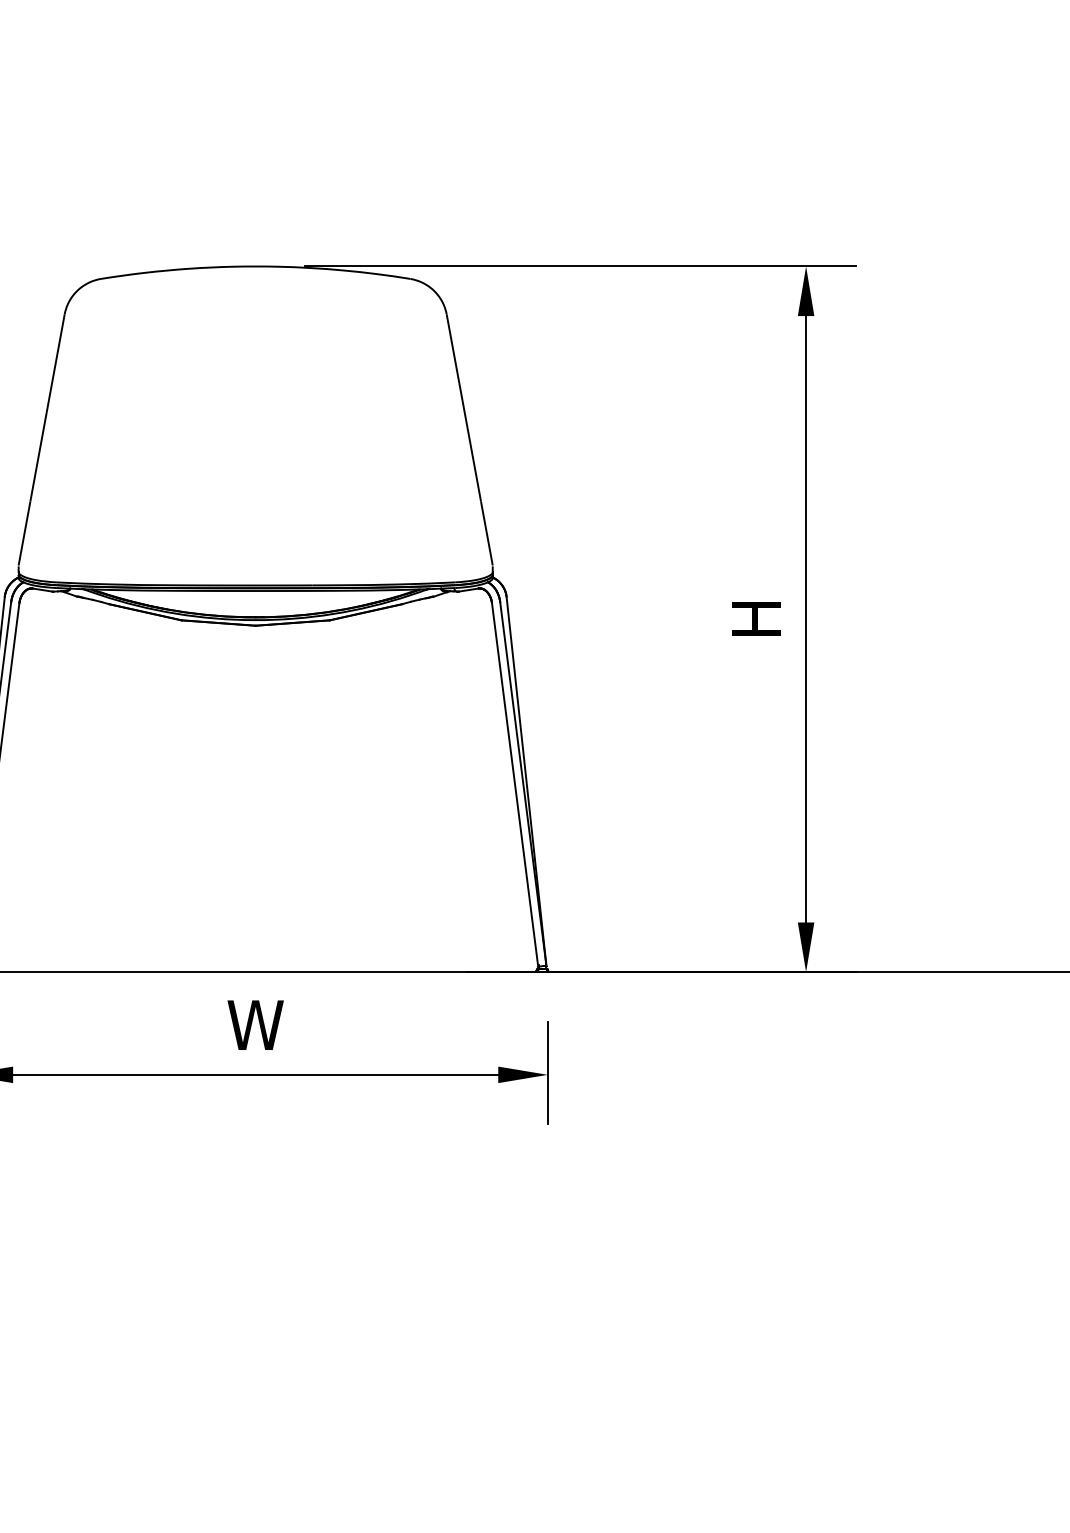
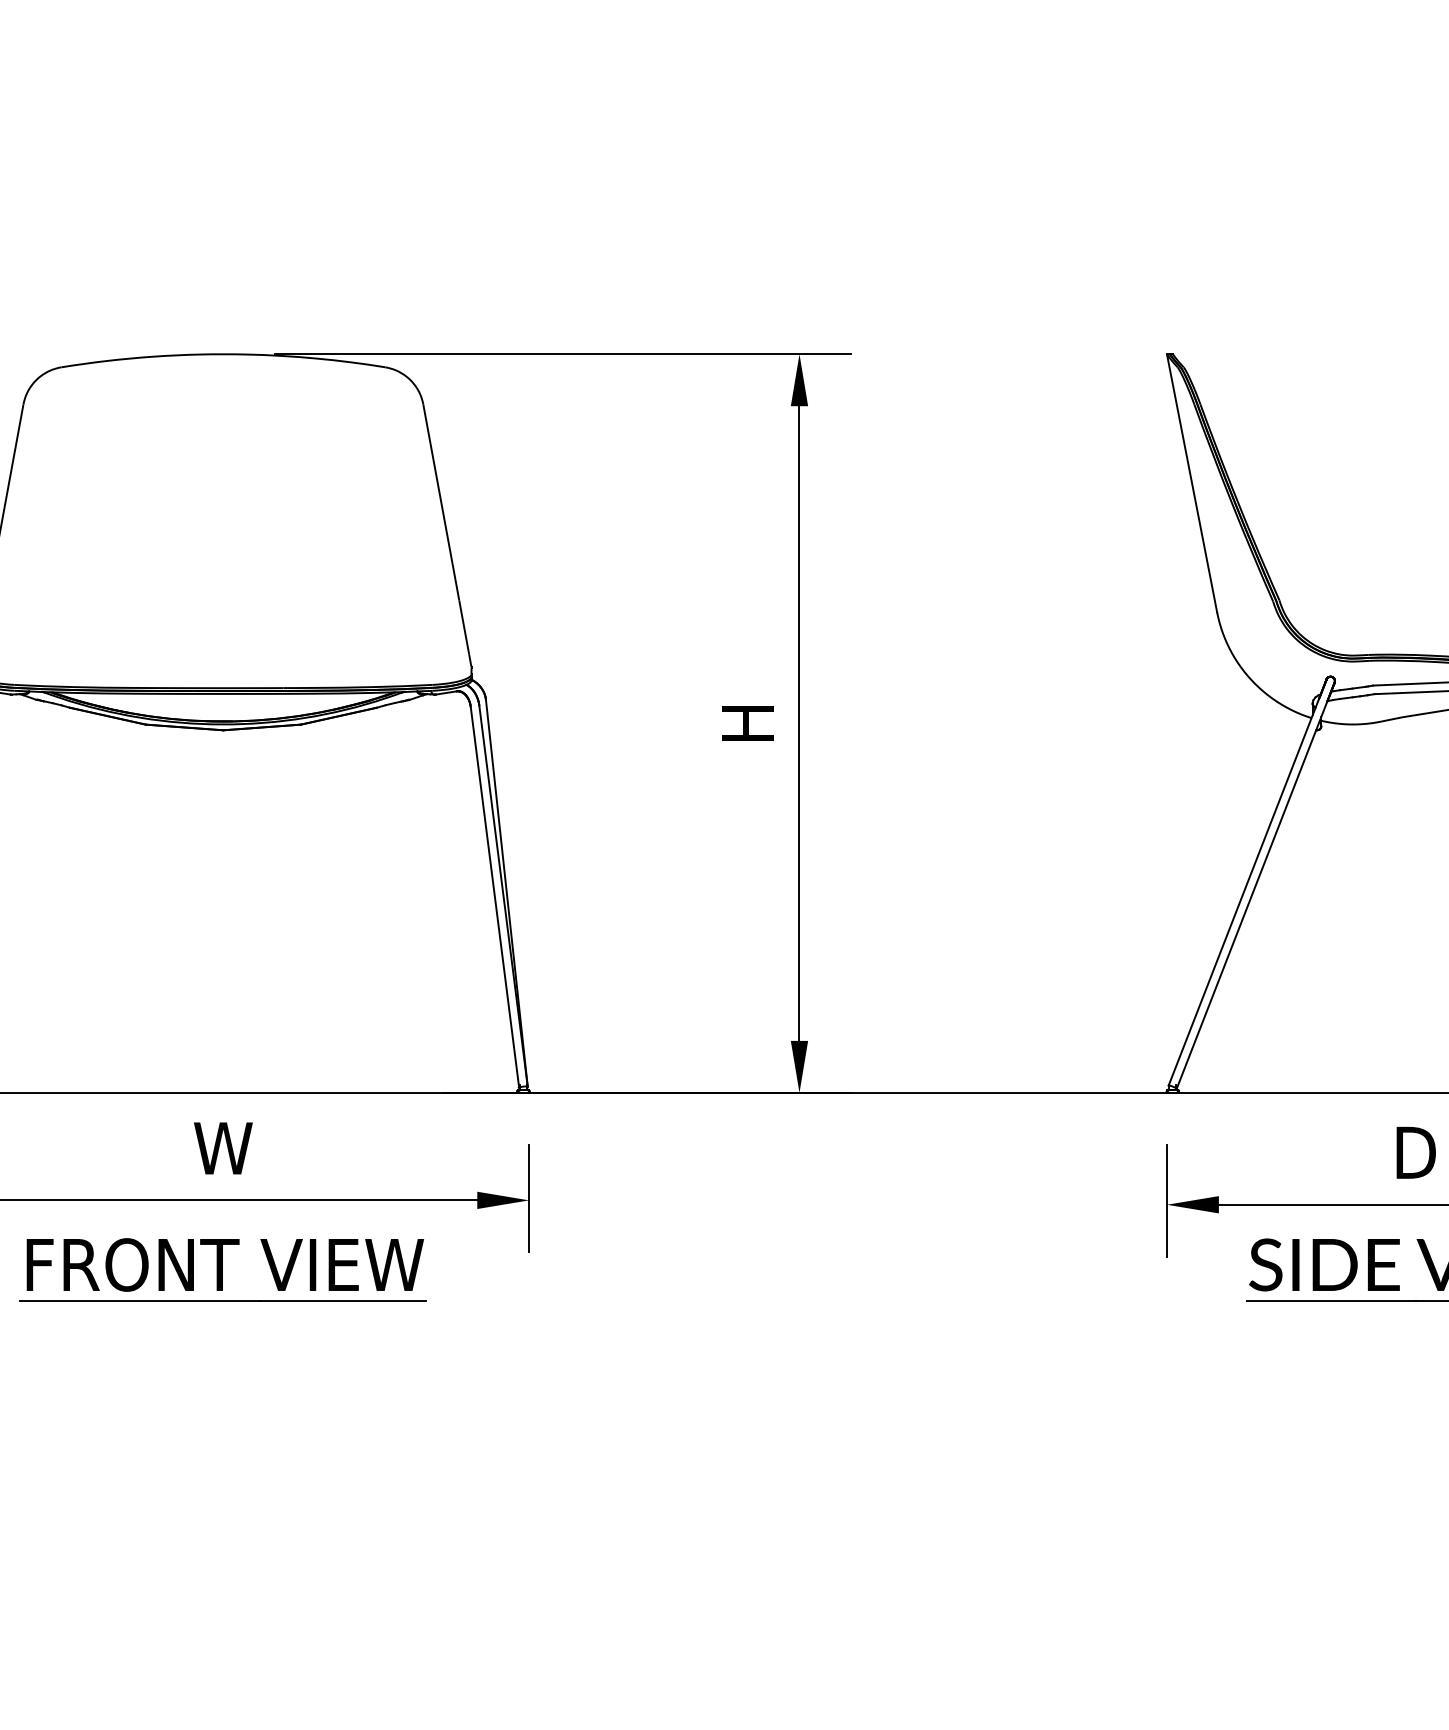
part: (254, 1140) -> (222, 1269), added

